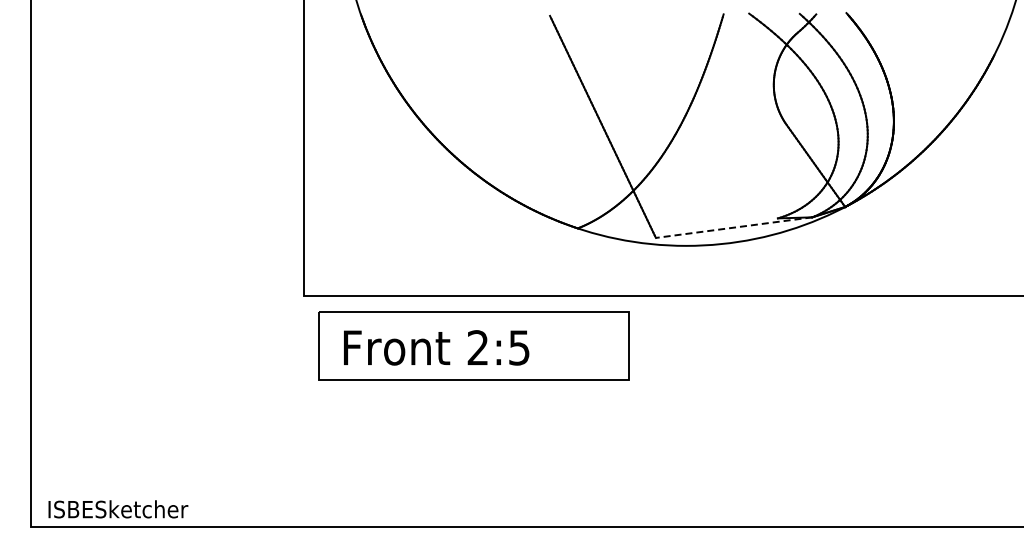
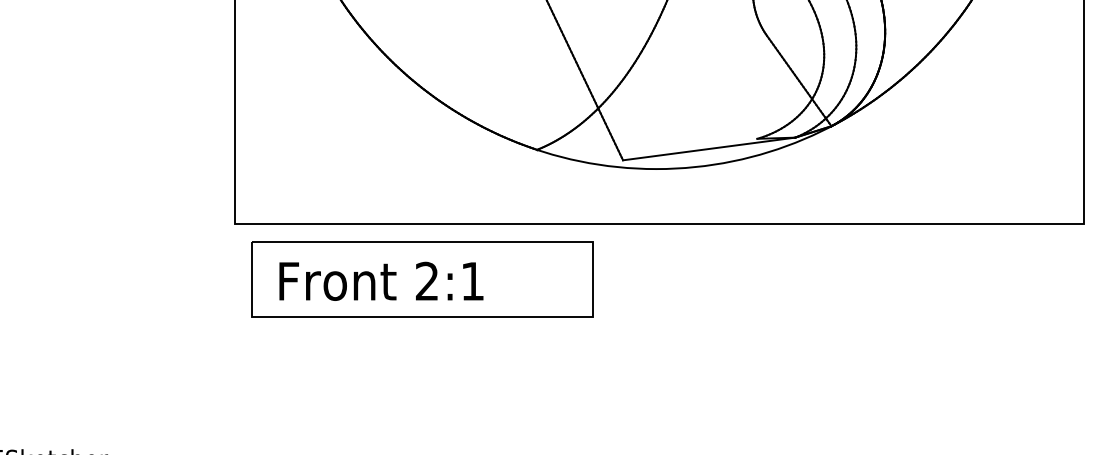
line: (734, 227) -> (709, 148), dashed -> solid
text: (519, 347) -> (472, 280), 2:5 -> 2:1

